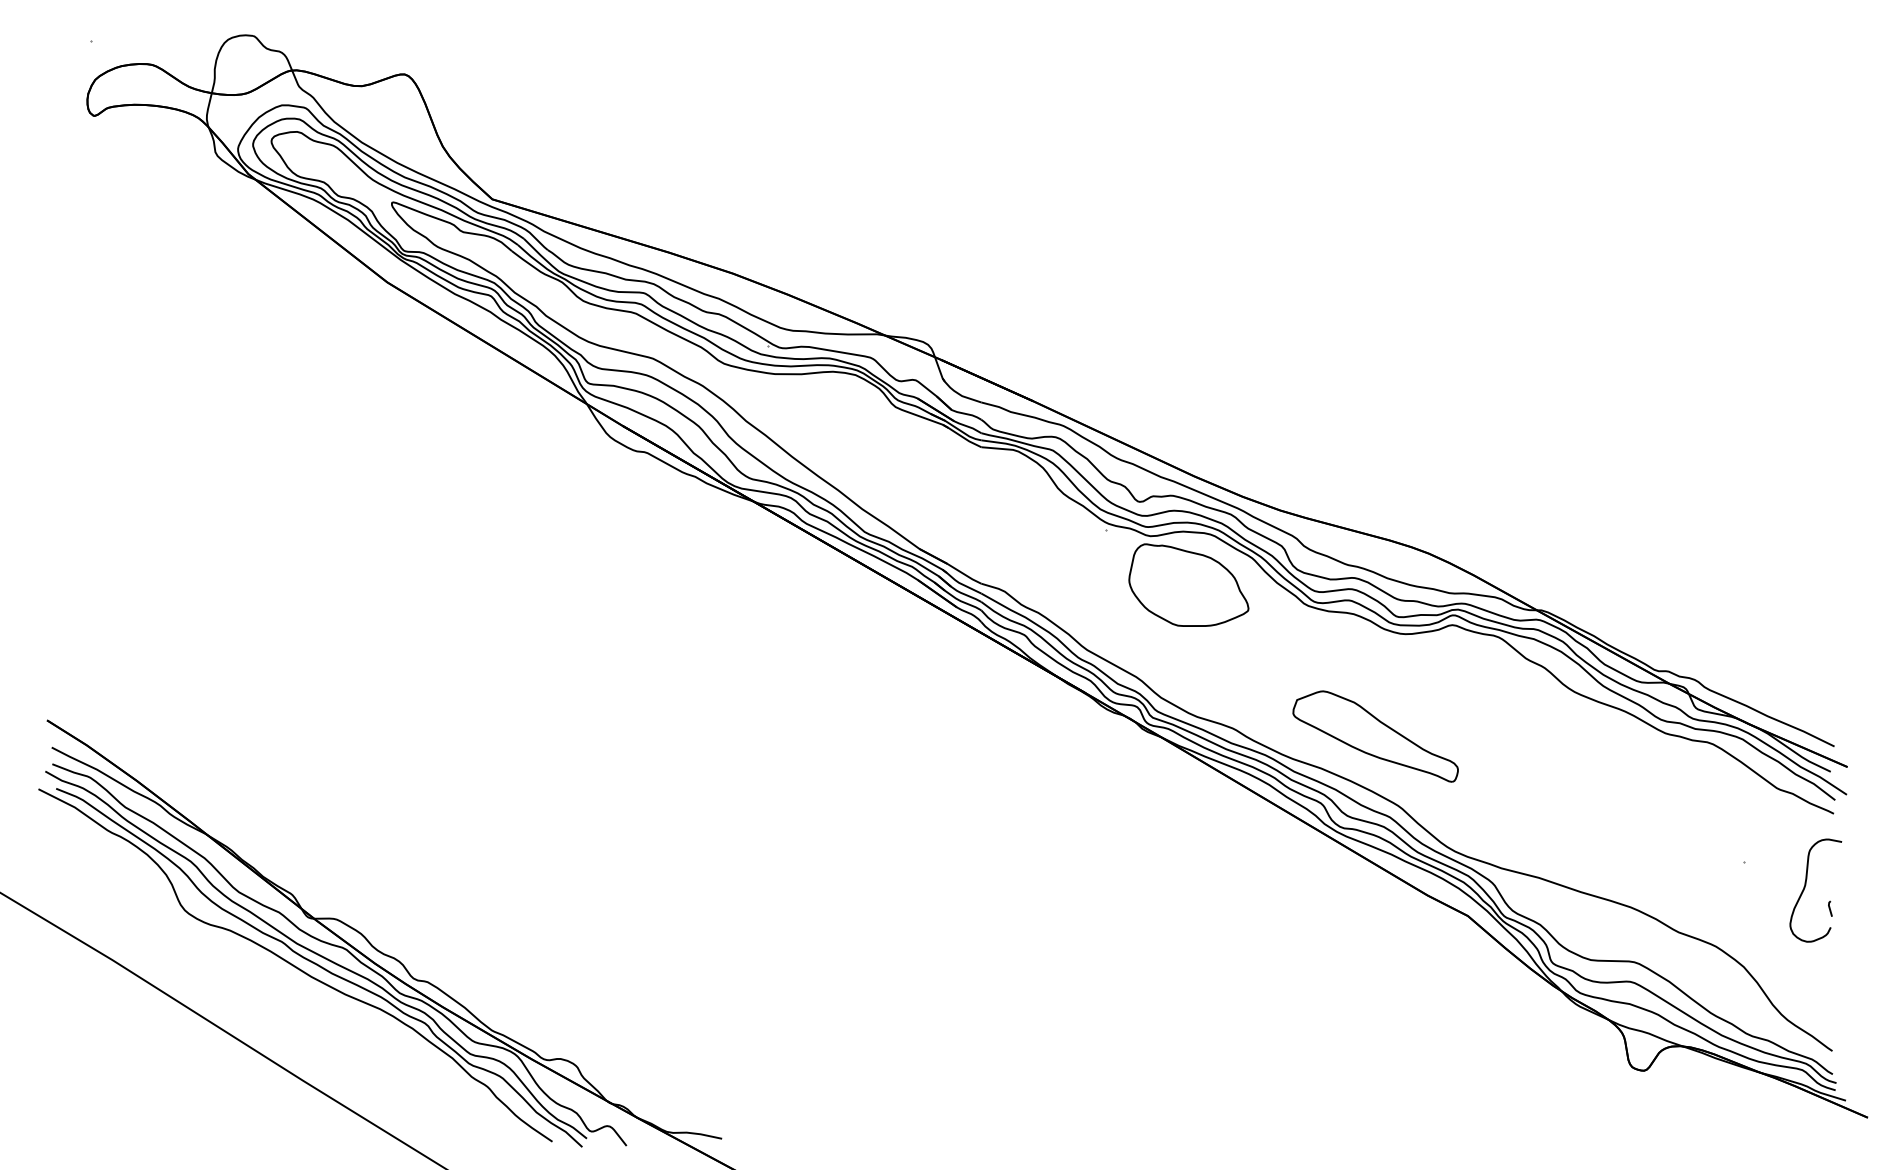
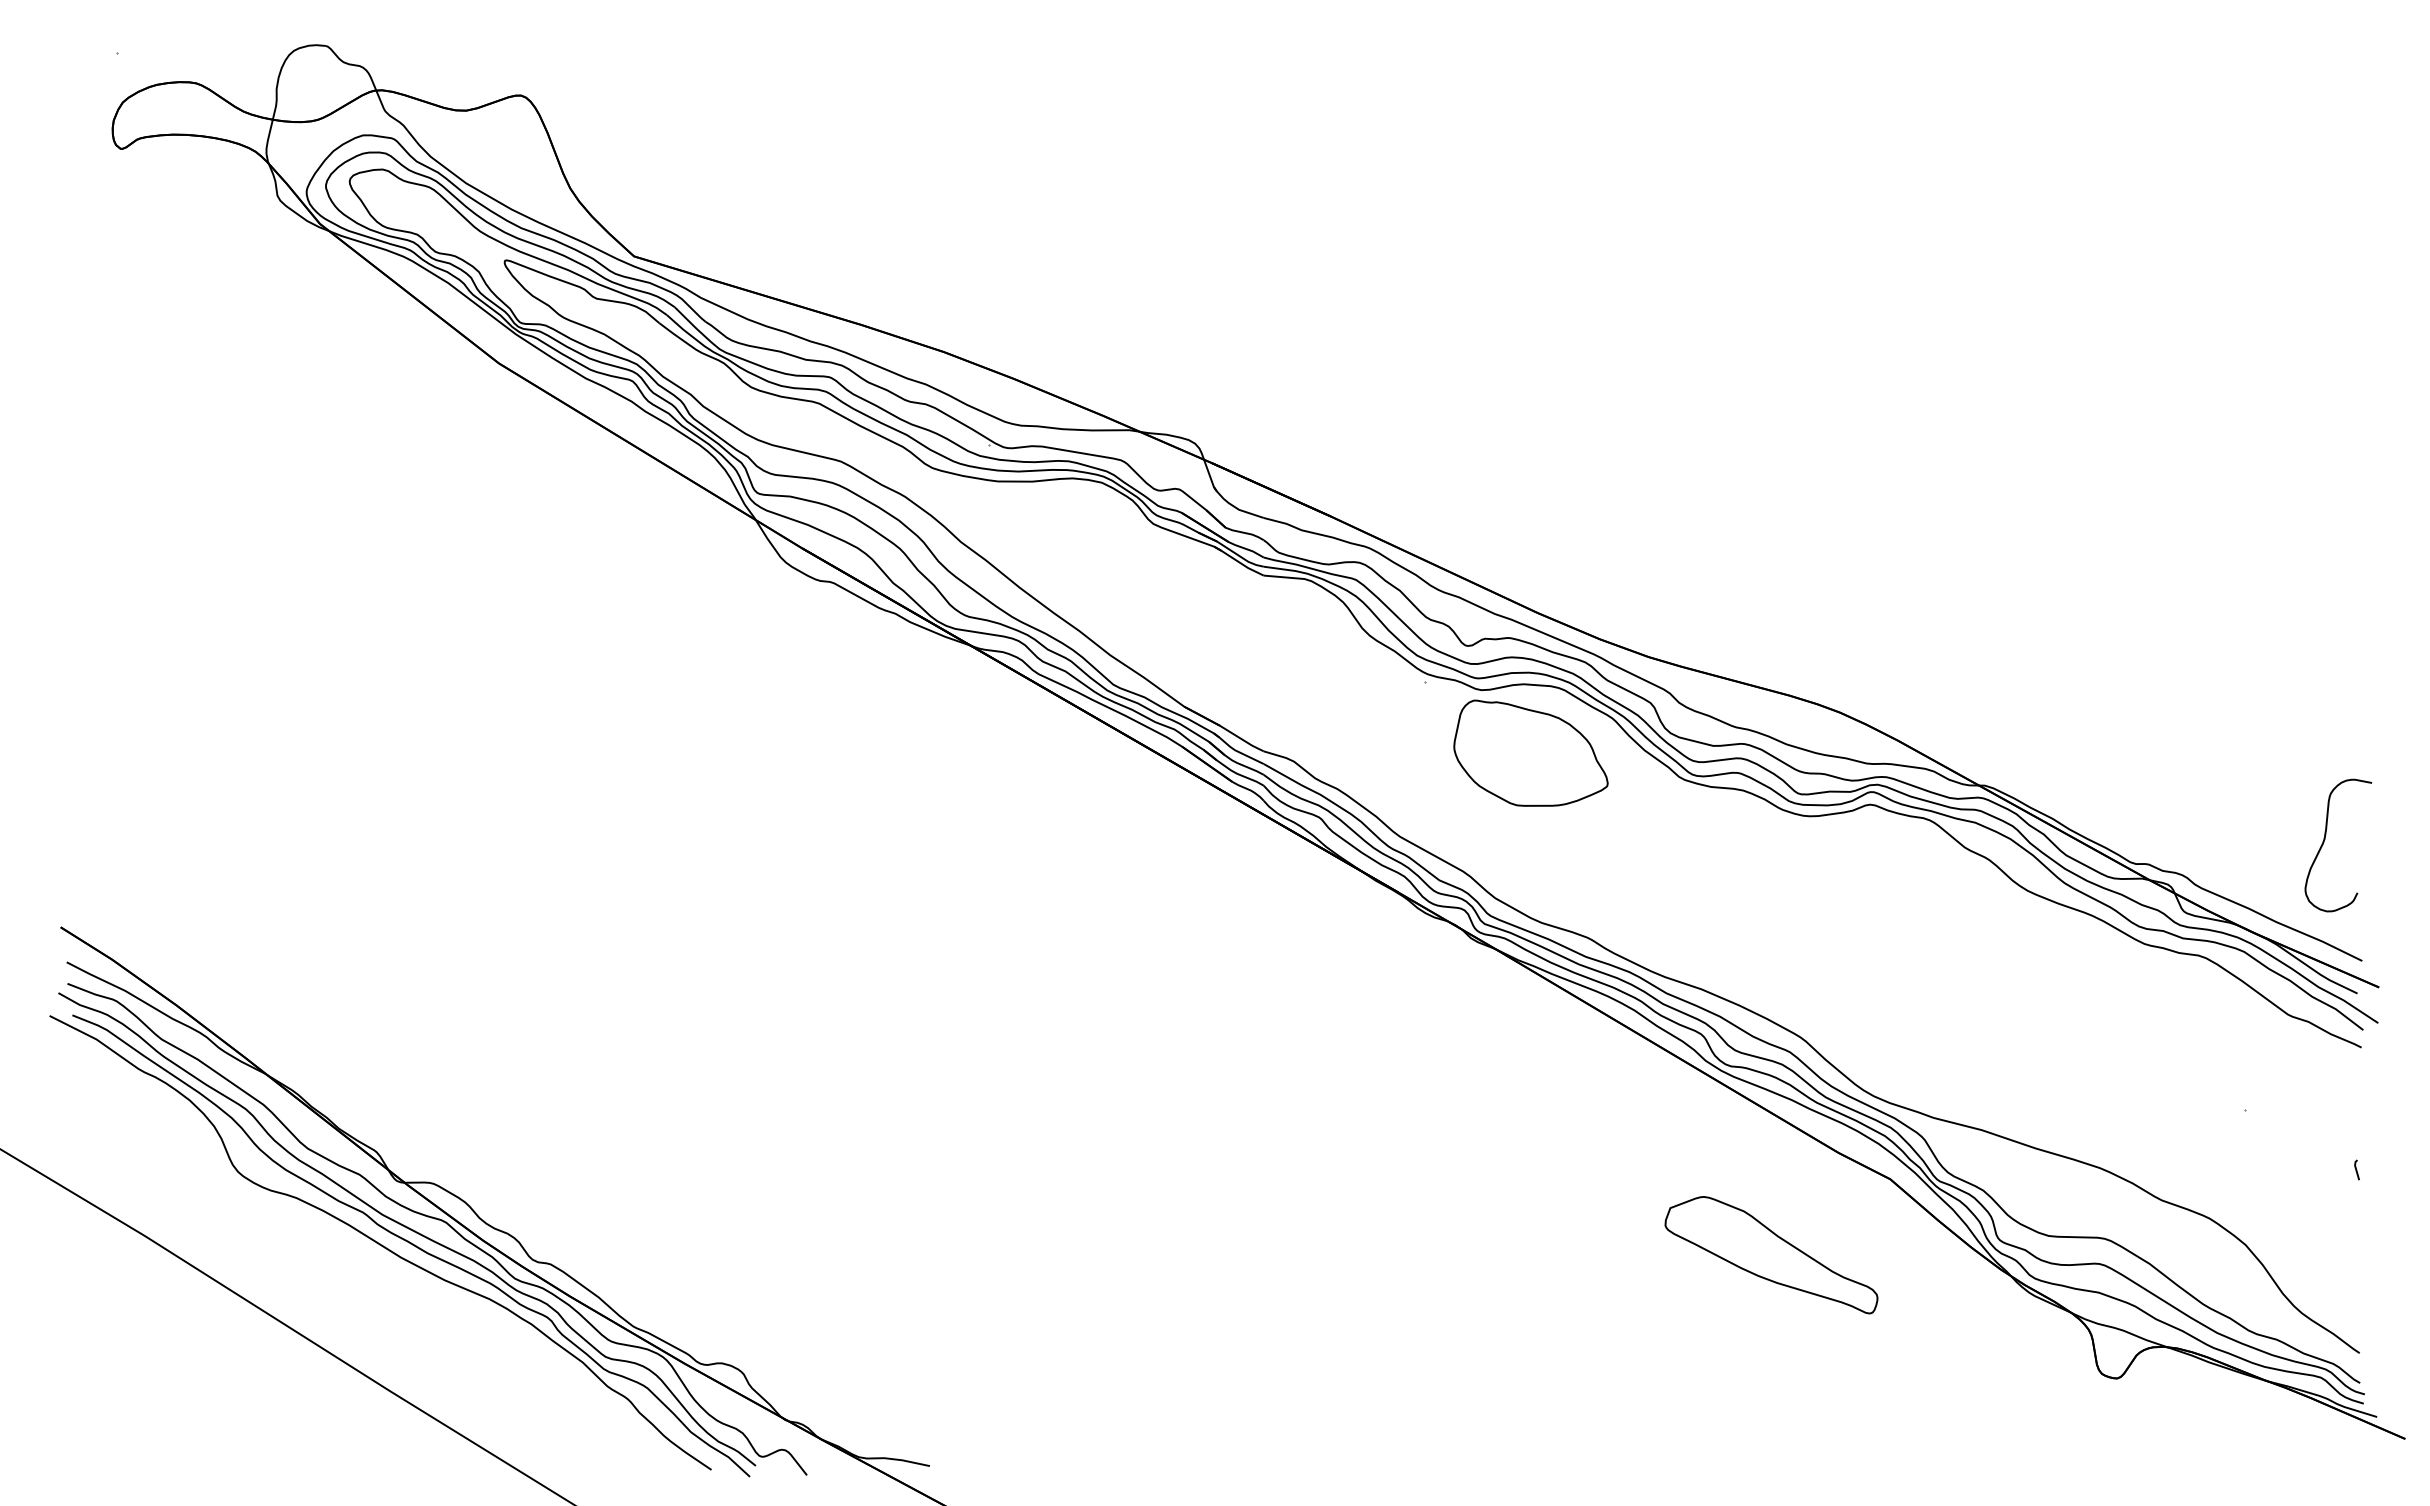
part: (1375, 736) -> (1771, 1255), moved
curve: (1805, 885) -> (2325, 839), moved

